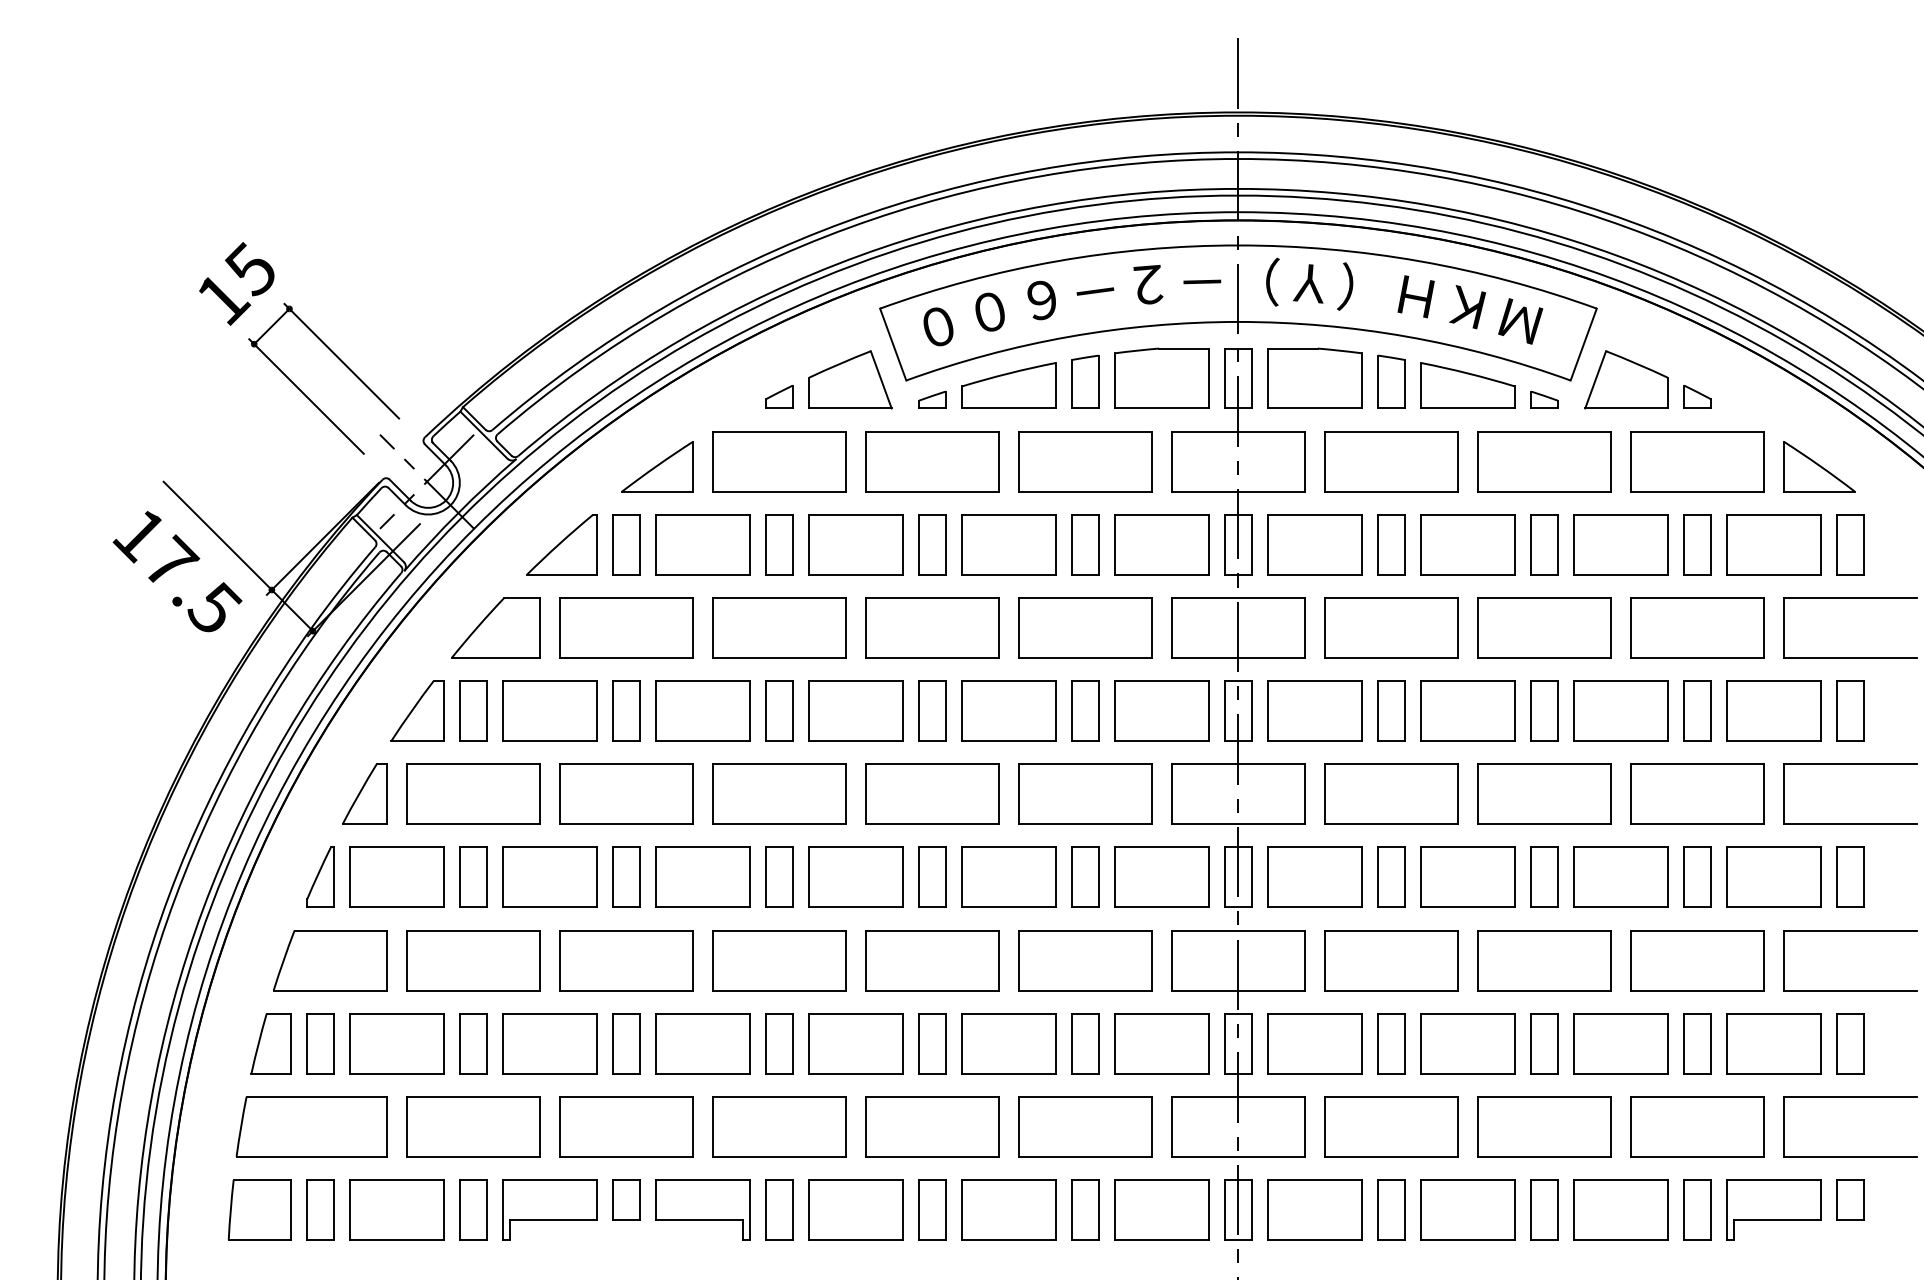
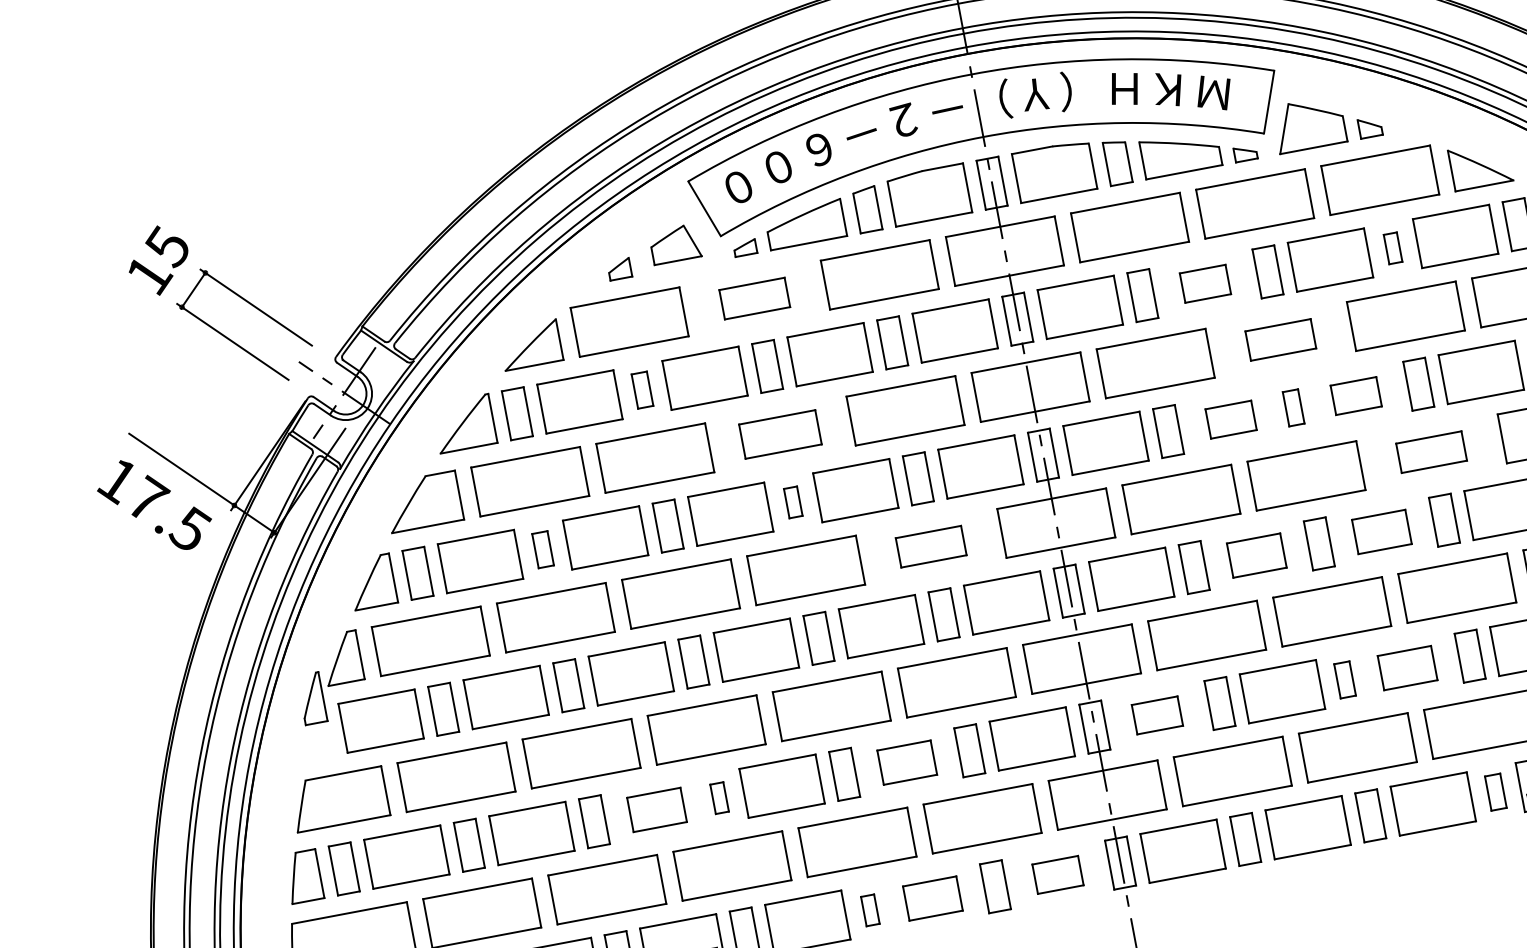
part: (850, 379) -> (675, 243), size x0.7
part: (932, 461) -> (754, 298), size x0.6
part: (779, 544) -> (642, 389), size x0.7
part: (1467, 544) -> (1205, 283), size x0.6
part: (1697, 544) -> (1393, 248), size x0.6
part: (932, 627) -> (780, 434), size x0.7
part: (1544, 627) -> (1280, 339), size x0.6
part: (626, 710) -> (543, 549), size x0.7
part: (932, 710) -> (793, 501), size x0.6
part: (1467, 710) -> (1230, 419), size x0.6
part: (1544, 710) -> (1293, 407), size x0.7
part: (1620, 710) -> (1355, 395), size x0.6
part: (1085, 793) -> (931, 546), size x0.6
part: (1697, 793) -> (1431, 451), size x0.6
part: (320, 876) -> (311, 697), moved
part: (1467, 876) -> (1256, 555), size x0.7
part: (1620, 876) -> (1381, 531), size x0.7
part: (702, 1043) -> (656, 809), size x0.7
part: (779, 1043) -> (719, 797), size x0.6
part: (1008, 1043) -> (906, 762), size x0.7
part: (1314, 1043) -> (1156, 715), size x0.6
part: (1544, 1043) -> (1345, 679), size x0.7
part: (1620, 1043) -> (1407, 667), size x0.7
part: (932, 1209) -> (870, 909), size x0.6
part: (1008, 1209) -> (932, 898), size x0.7
part: (1161, 1209) -> (1057, 874), size x0.6
part: (1697, 1209) -> (1495, 791), size x0.7

